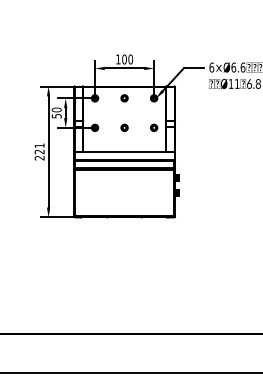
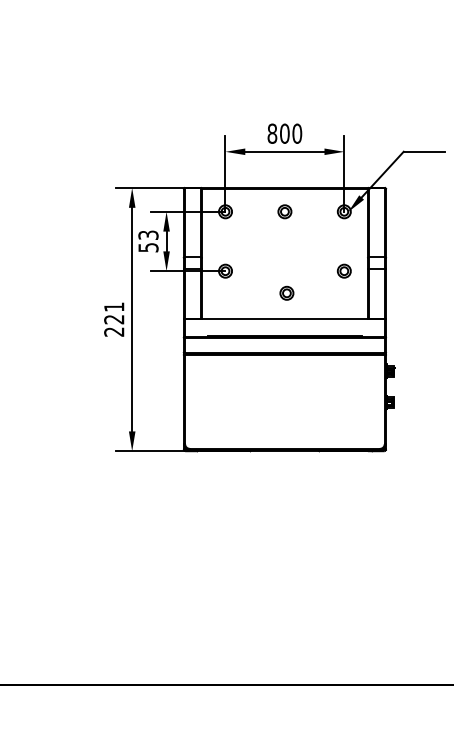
text: (118, 59) -> (272, 133), 100 -> 800
text: (56, 109) -> (148, 234), 50 -> 53
part: (124, 127) -> (286, 292), moved

